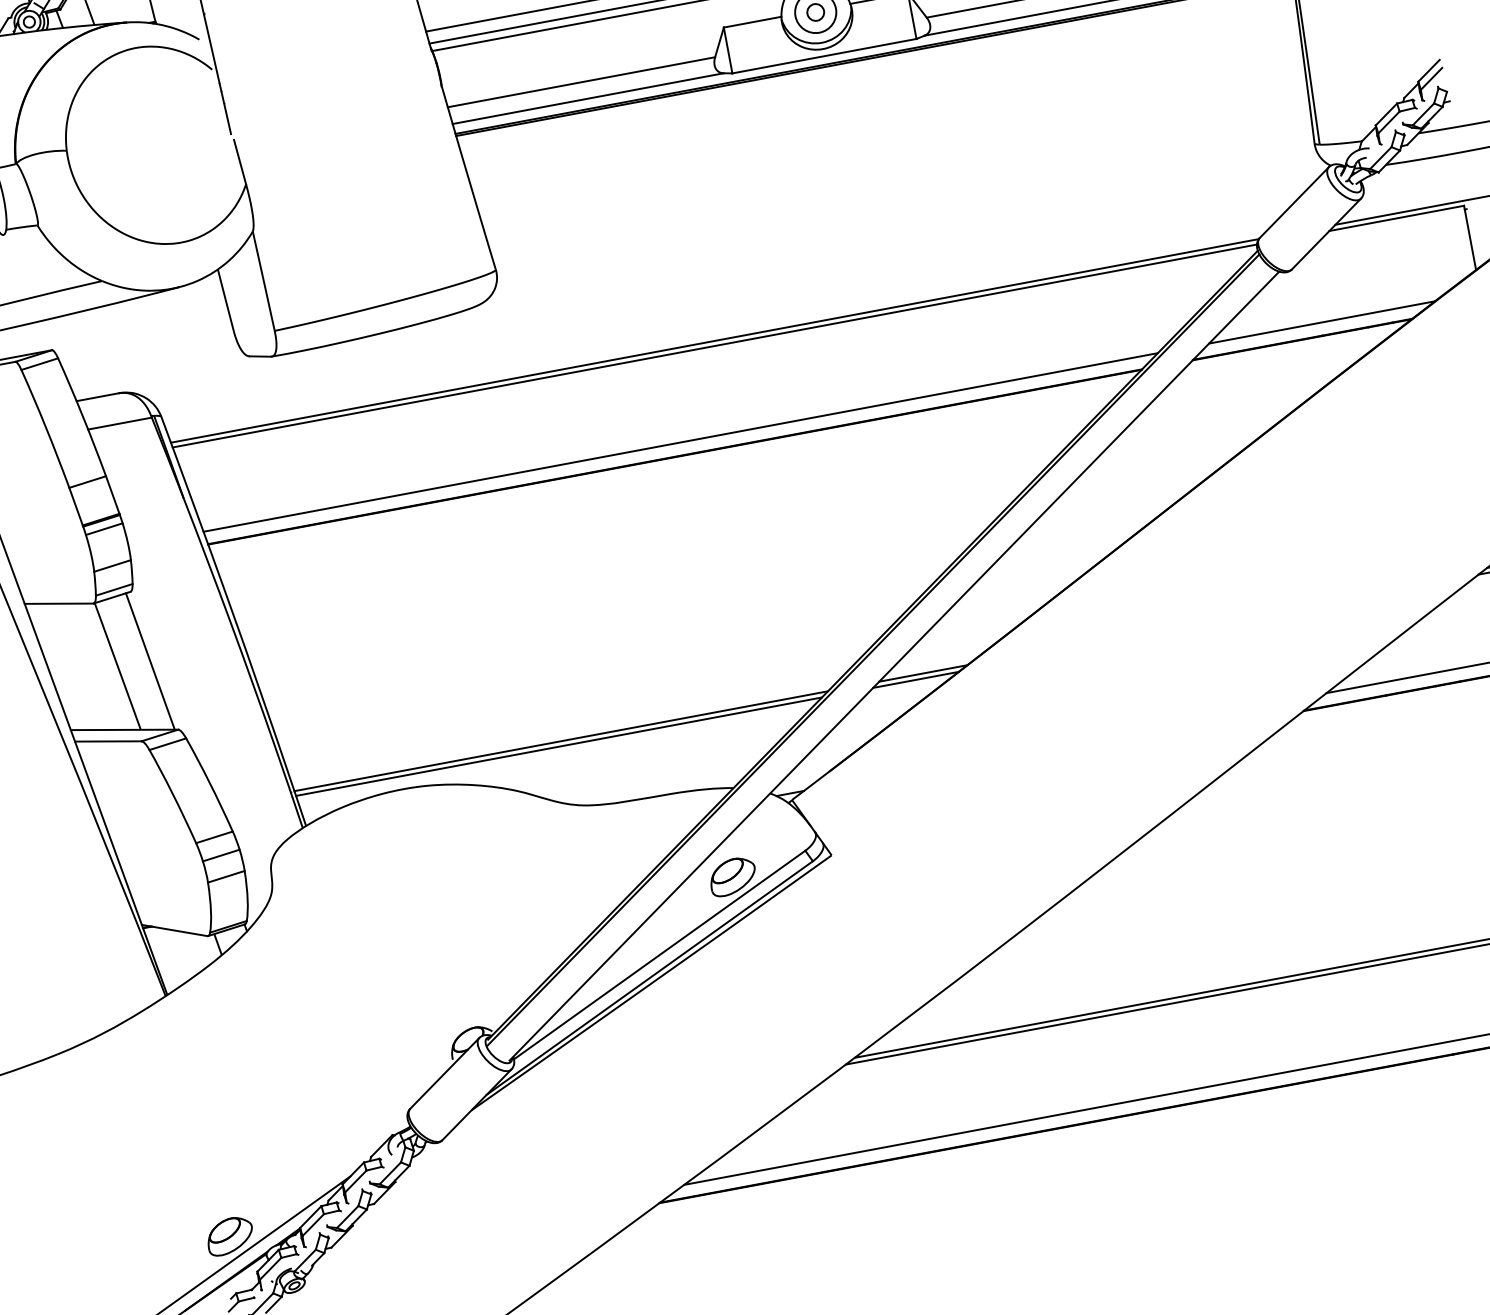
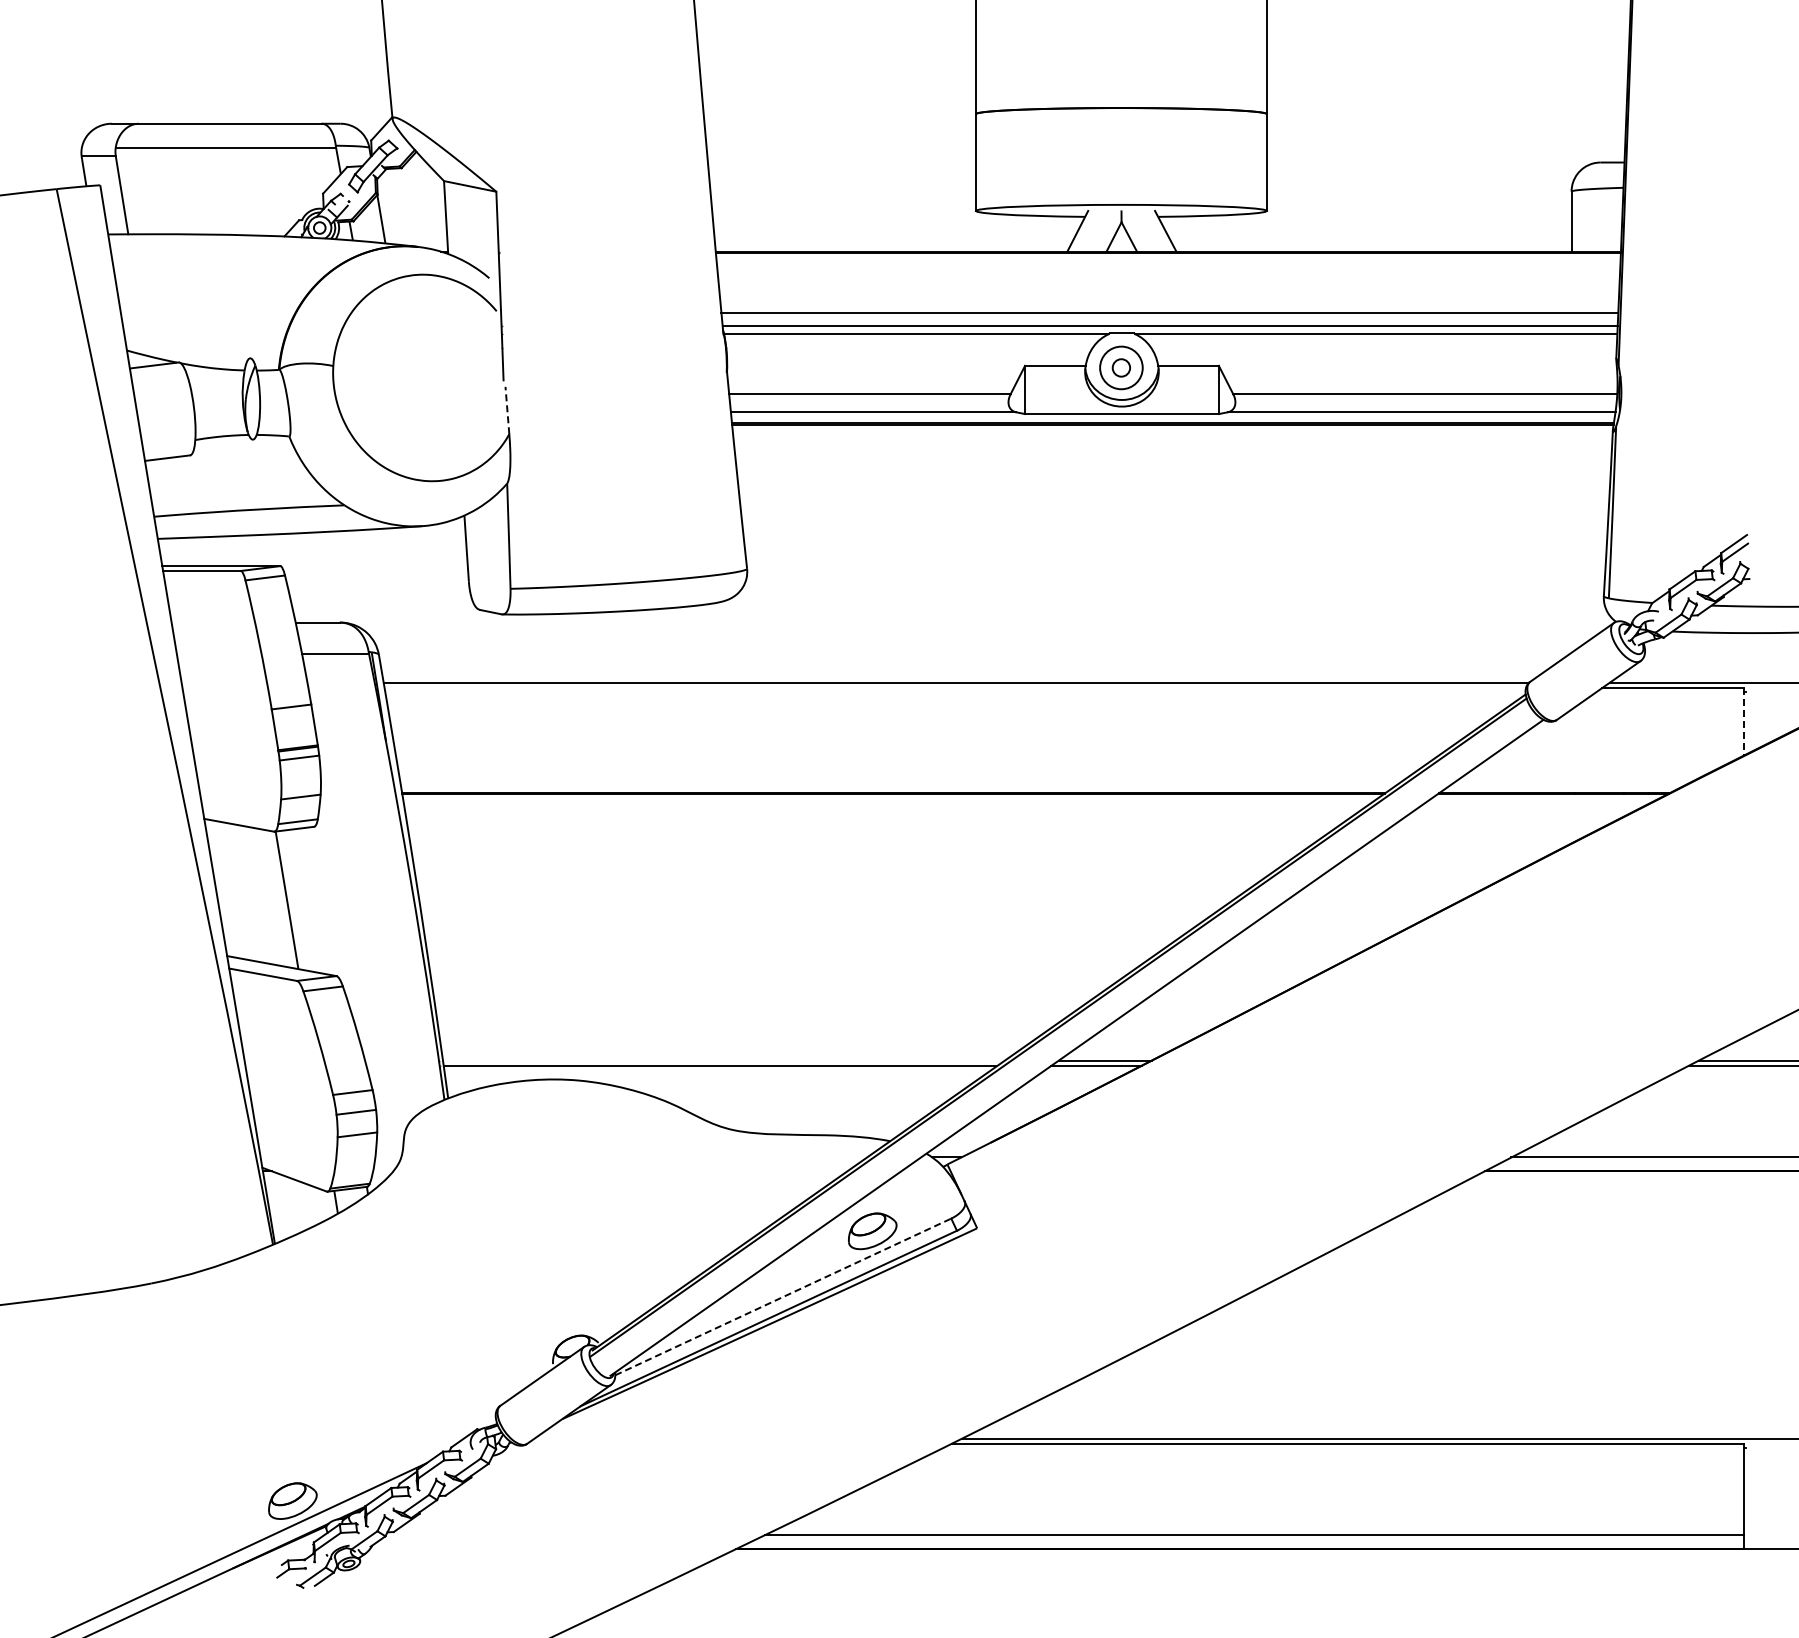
line: (240, 162) -> (507, 410), solid -> dashed
line: (1470, 237) -> (1744, 721), solid -> dashed
line: (1322, 322) -> (1577, 779), removed
line: (715, 346) -> (955, 688), removed
line: (679, 442) -> (901, 779), removed
line: (149, 661) -> (320, 901), removed
line: (560, 741) -> (723, 1060), removed
line: (659, 954) -> (783, 1296), solid -> dashed

